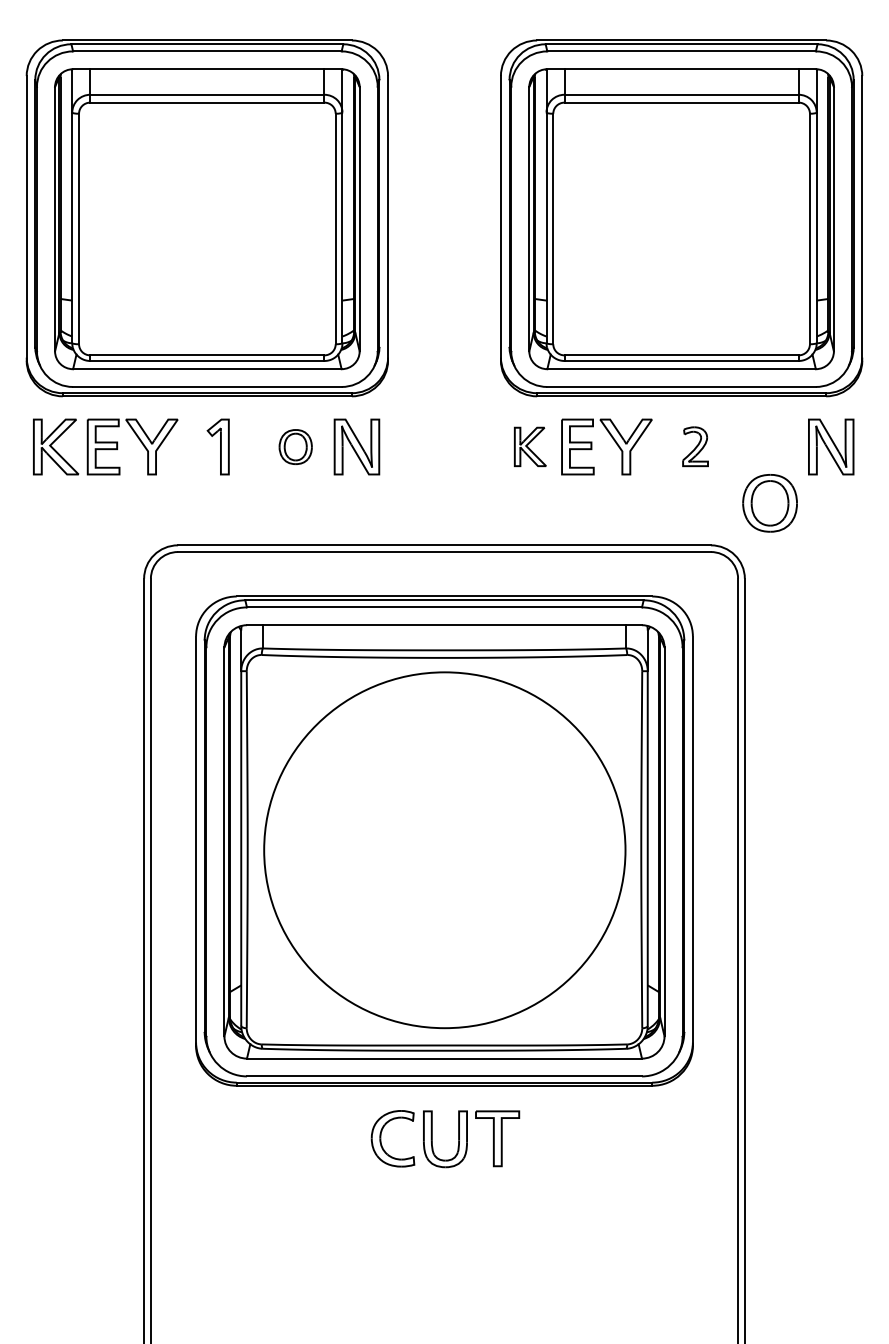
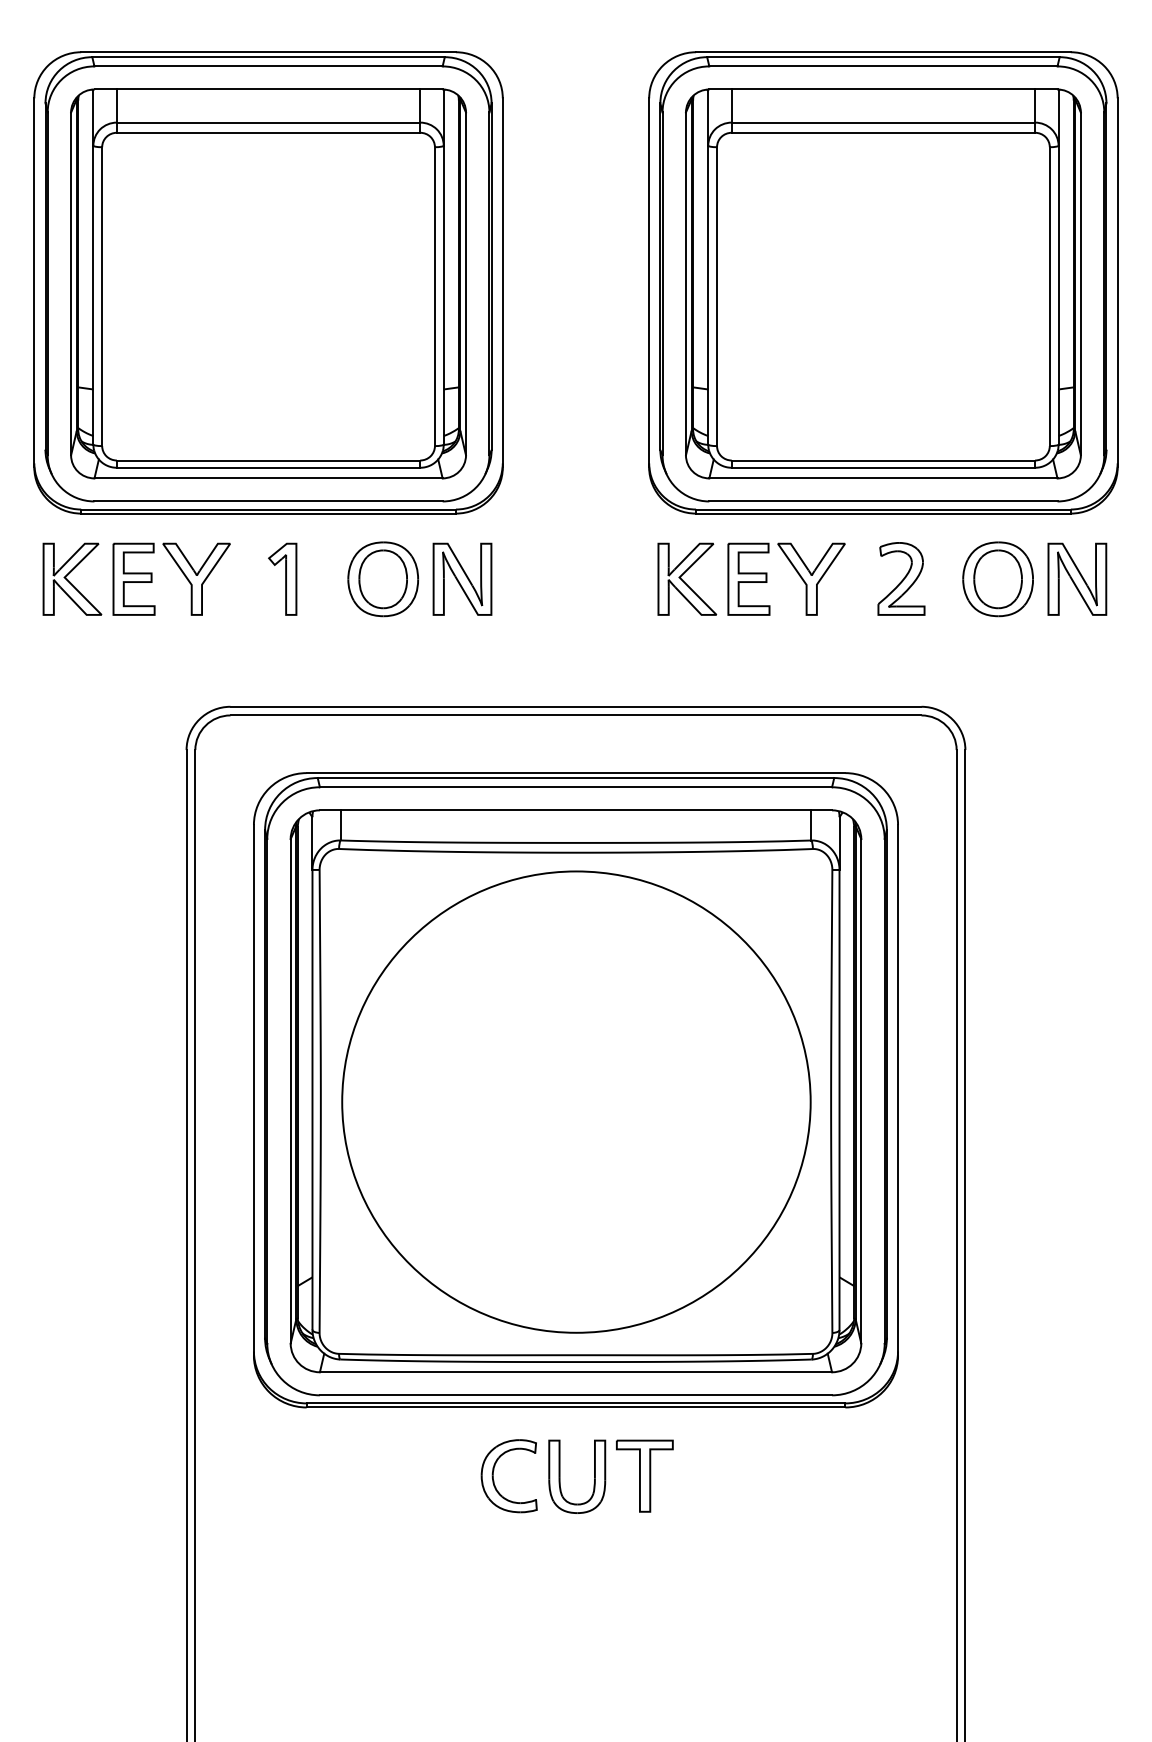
part: (530, 446) -> (687, 578), size x1.43
part: (695, 446) -> (901, 578), size x1.43
part: (295, 447) -> (382, 579), size x1.67
part: (769, 503) -> (997, 579), moved

